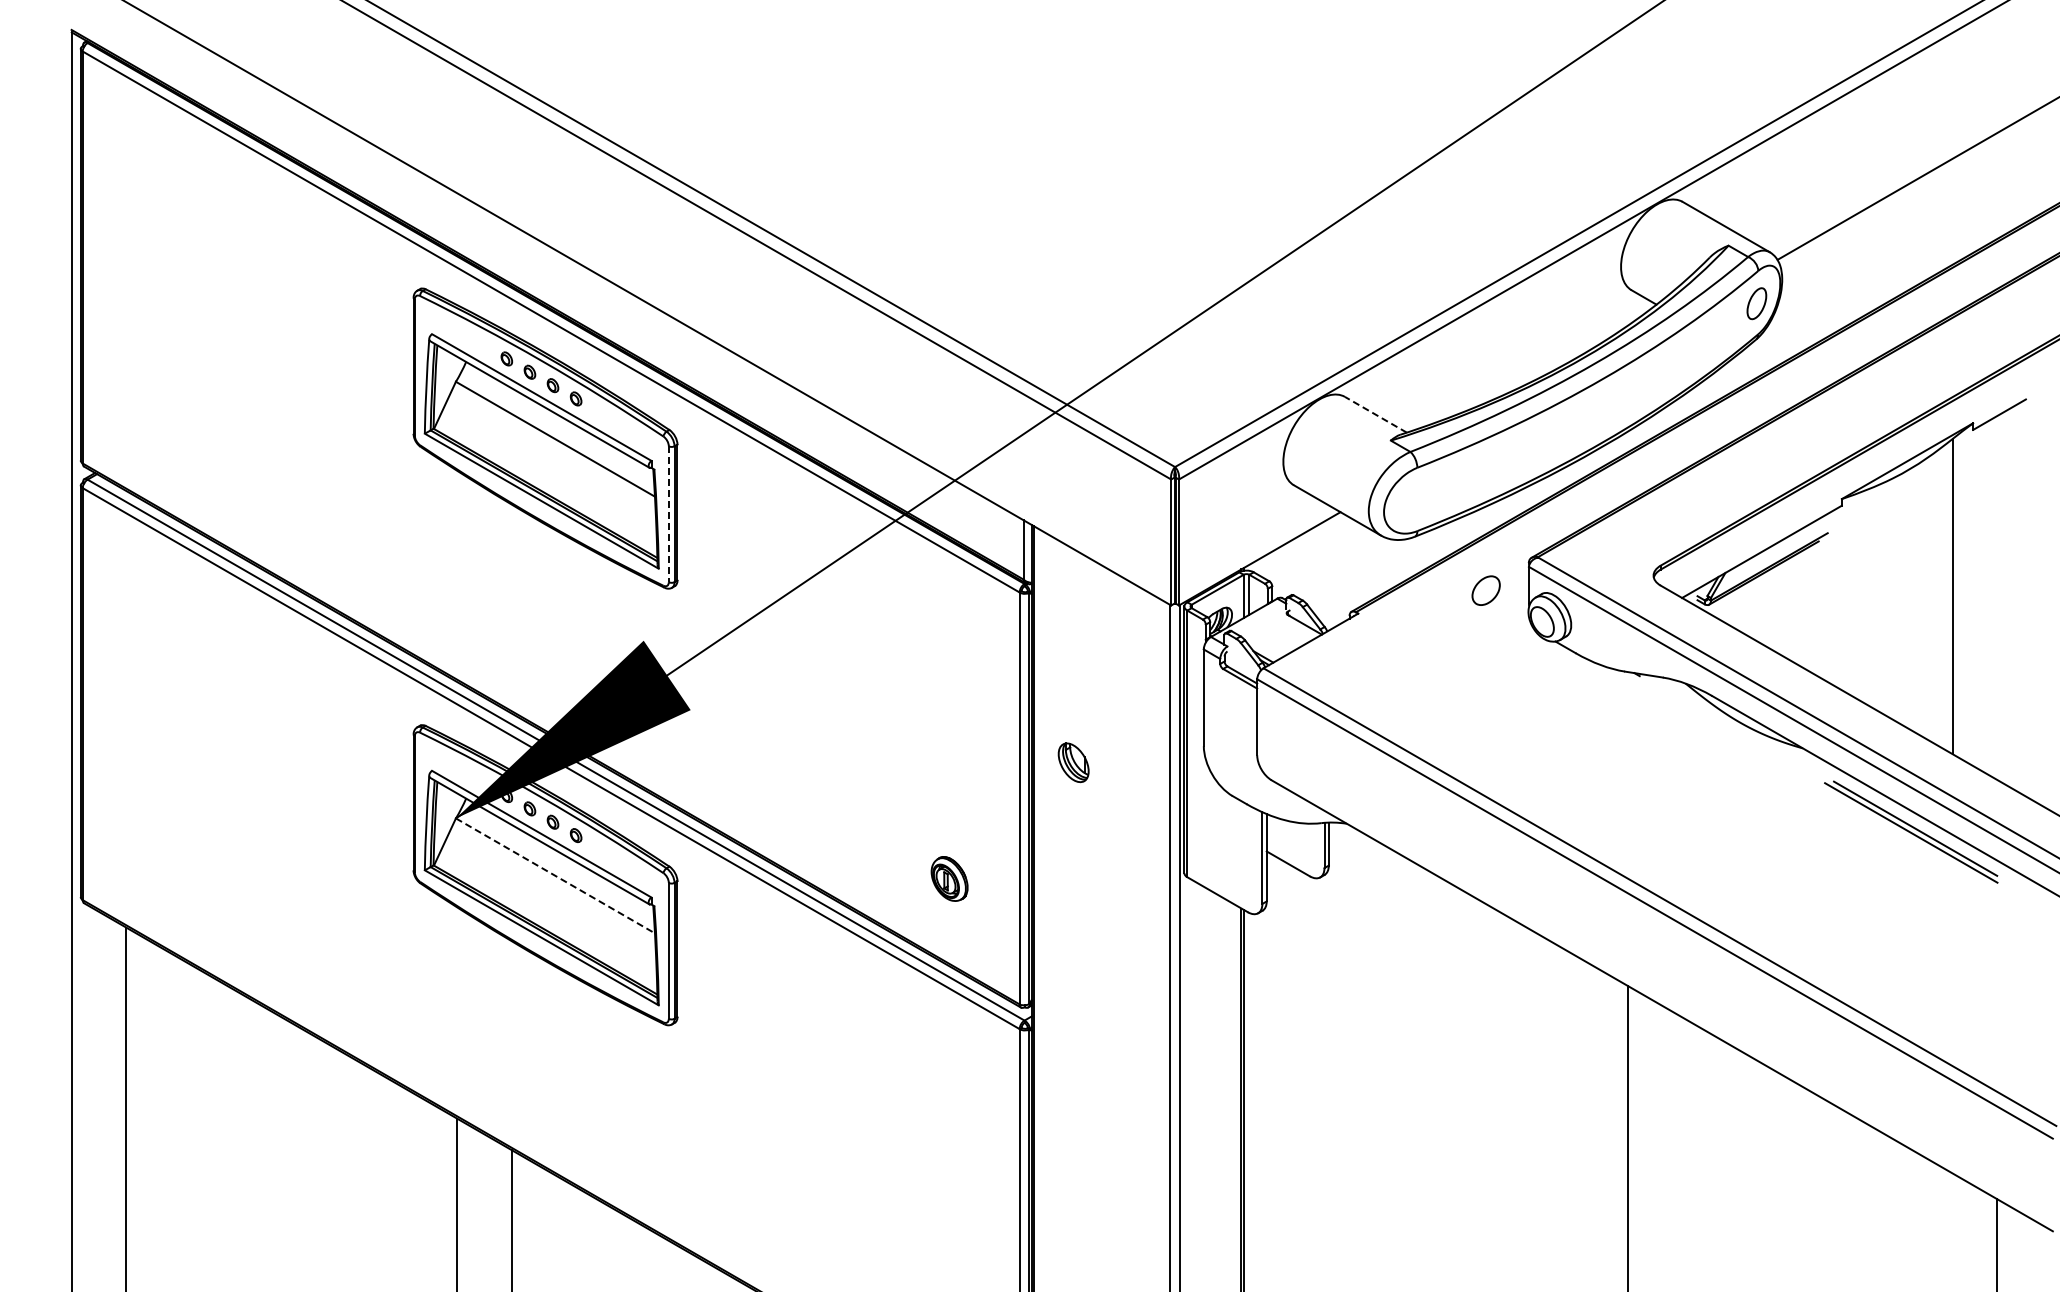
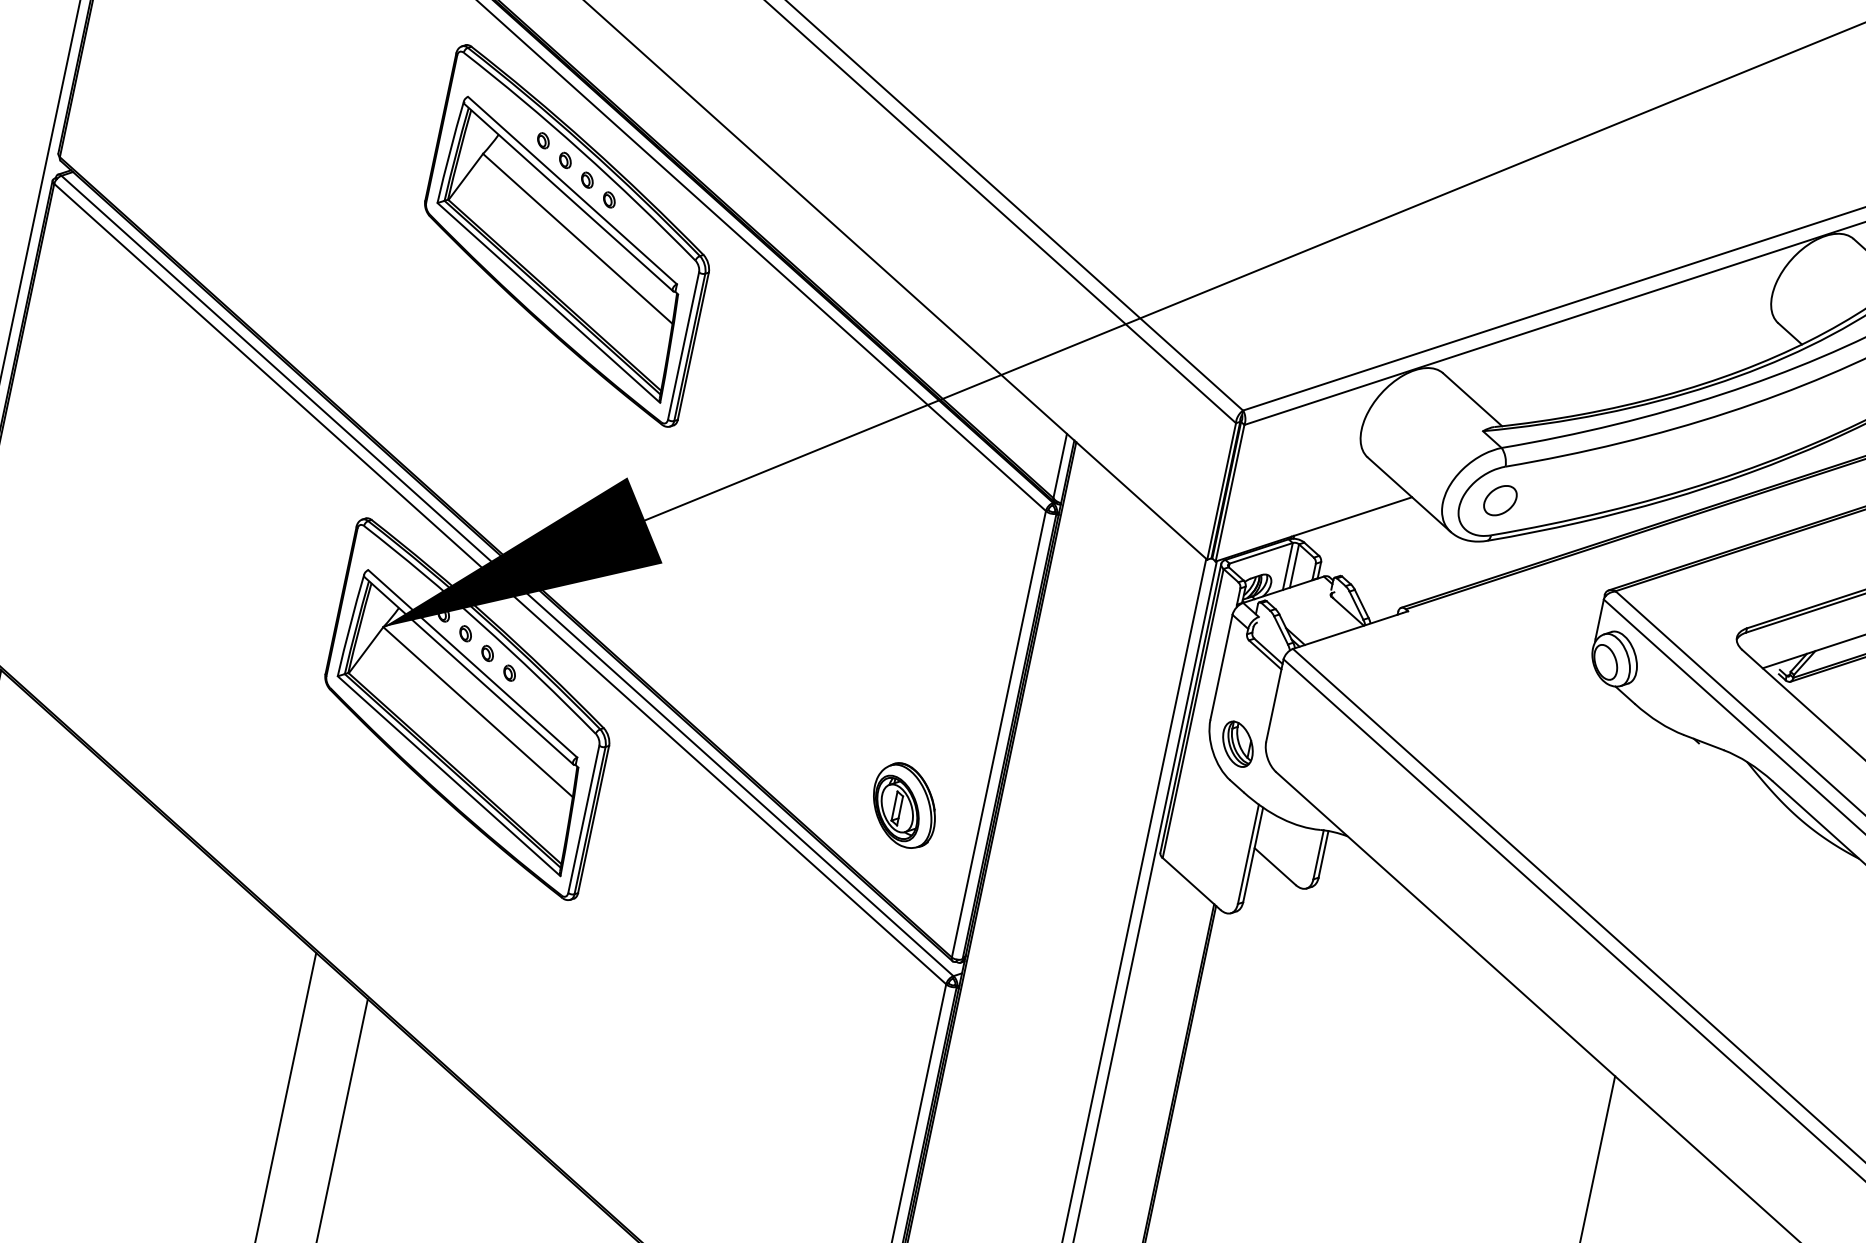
line: (1375, 414) -> (1472, 399), dashed -> solid
line: (668, 514) -> (683, 346), dashed -> solid
part: (1485, 590) -> (1499, 500), moved
part: (1073, 762) -> (1237, 743), moved
line: (555, 875) -> (478, 711), dashed -> solid
part: (949, 878) -> (904, 805), size x1.67

